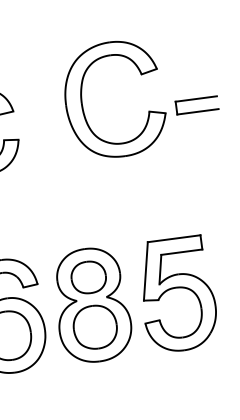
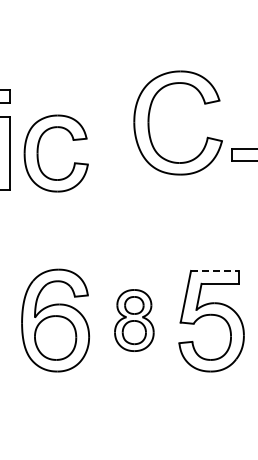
part: (82, 103) -> (149, 122), moved
line: (173, 238) -> (214, 270), solid -> dashed
part: (92, 305) -> (134, 320), size x0.6

